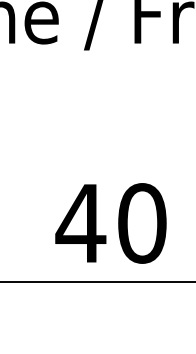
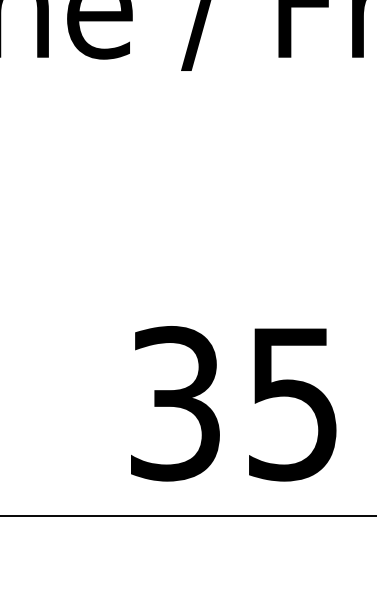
text: (110, 223) -> (232, 403), 40 -> 35

